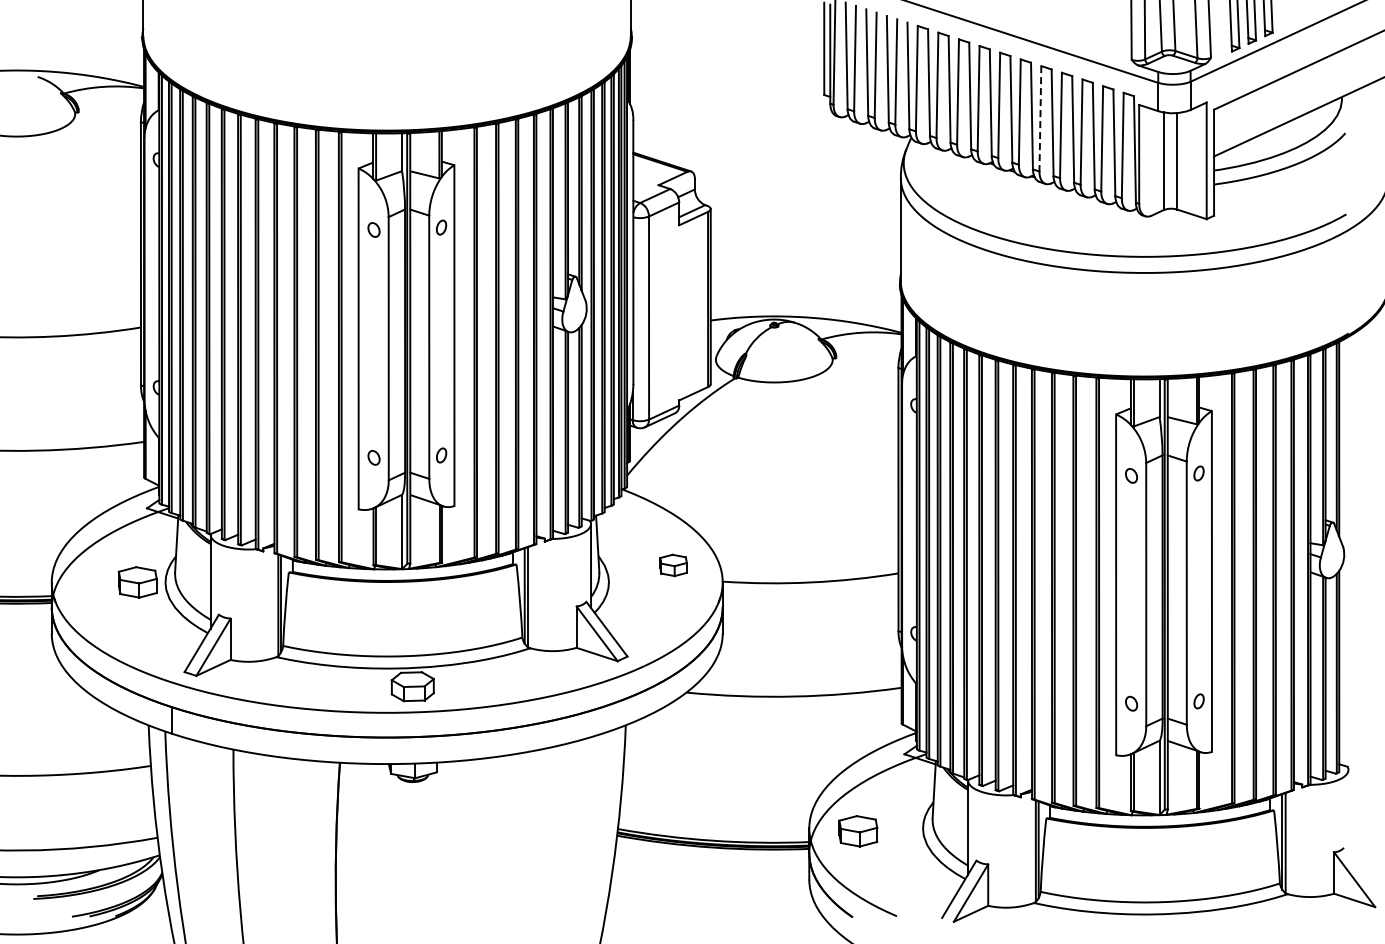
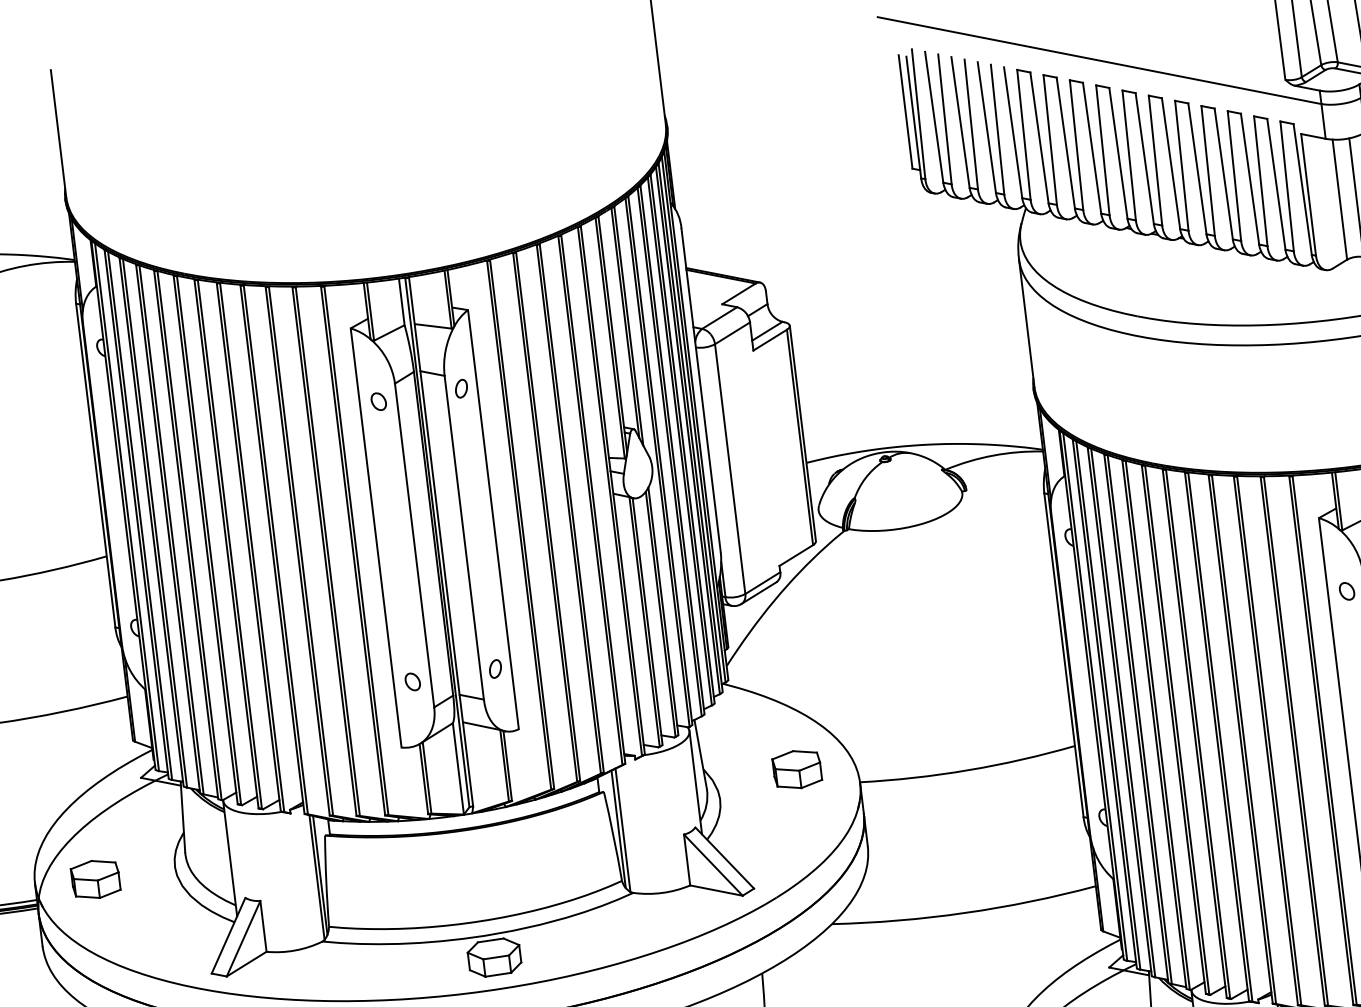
line: (1040, 118) -> (1181, 165), dashed -> solid
part: (673, 565) -> (797, 769), size x1.43
part: (137, 582) -> (95, 879), moved

